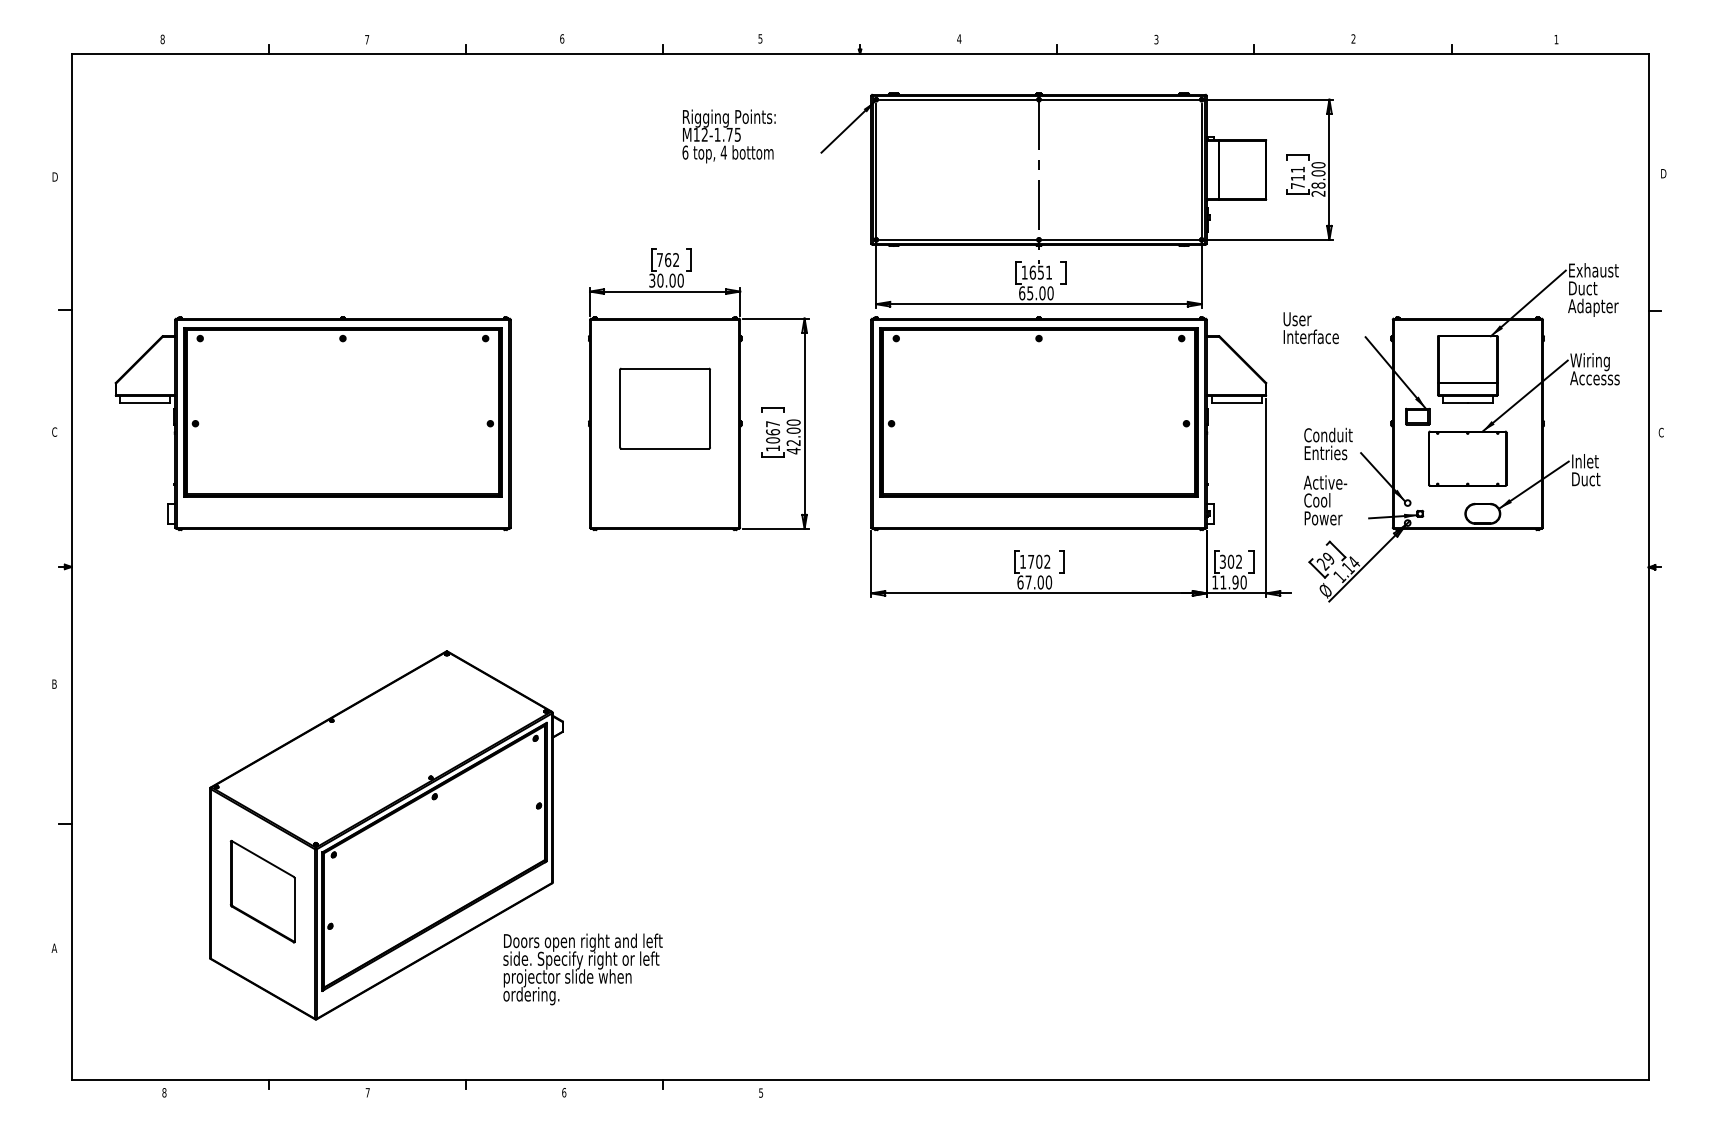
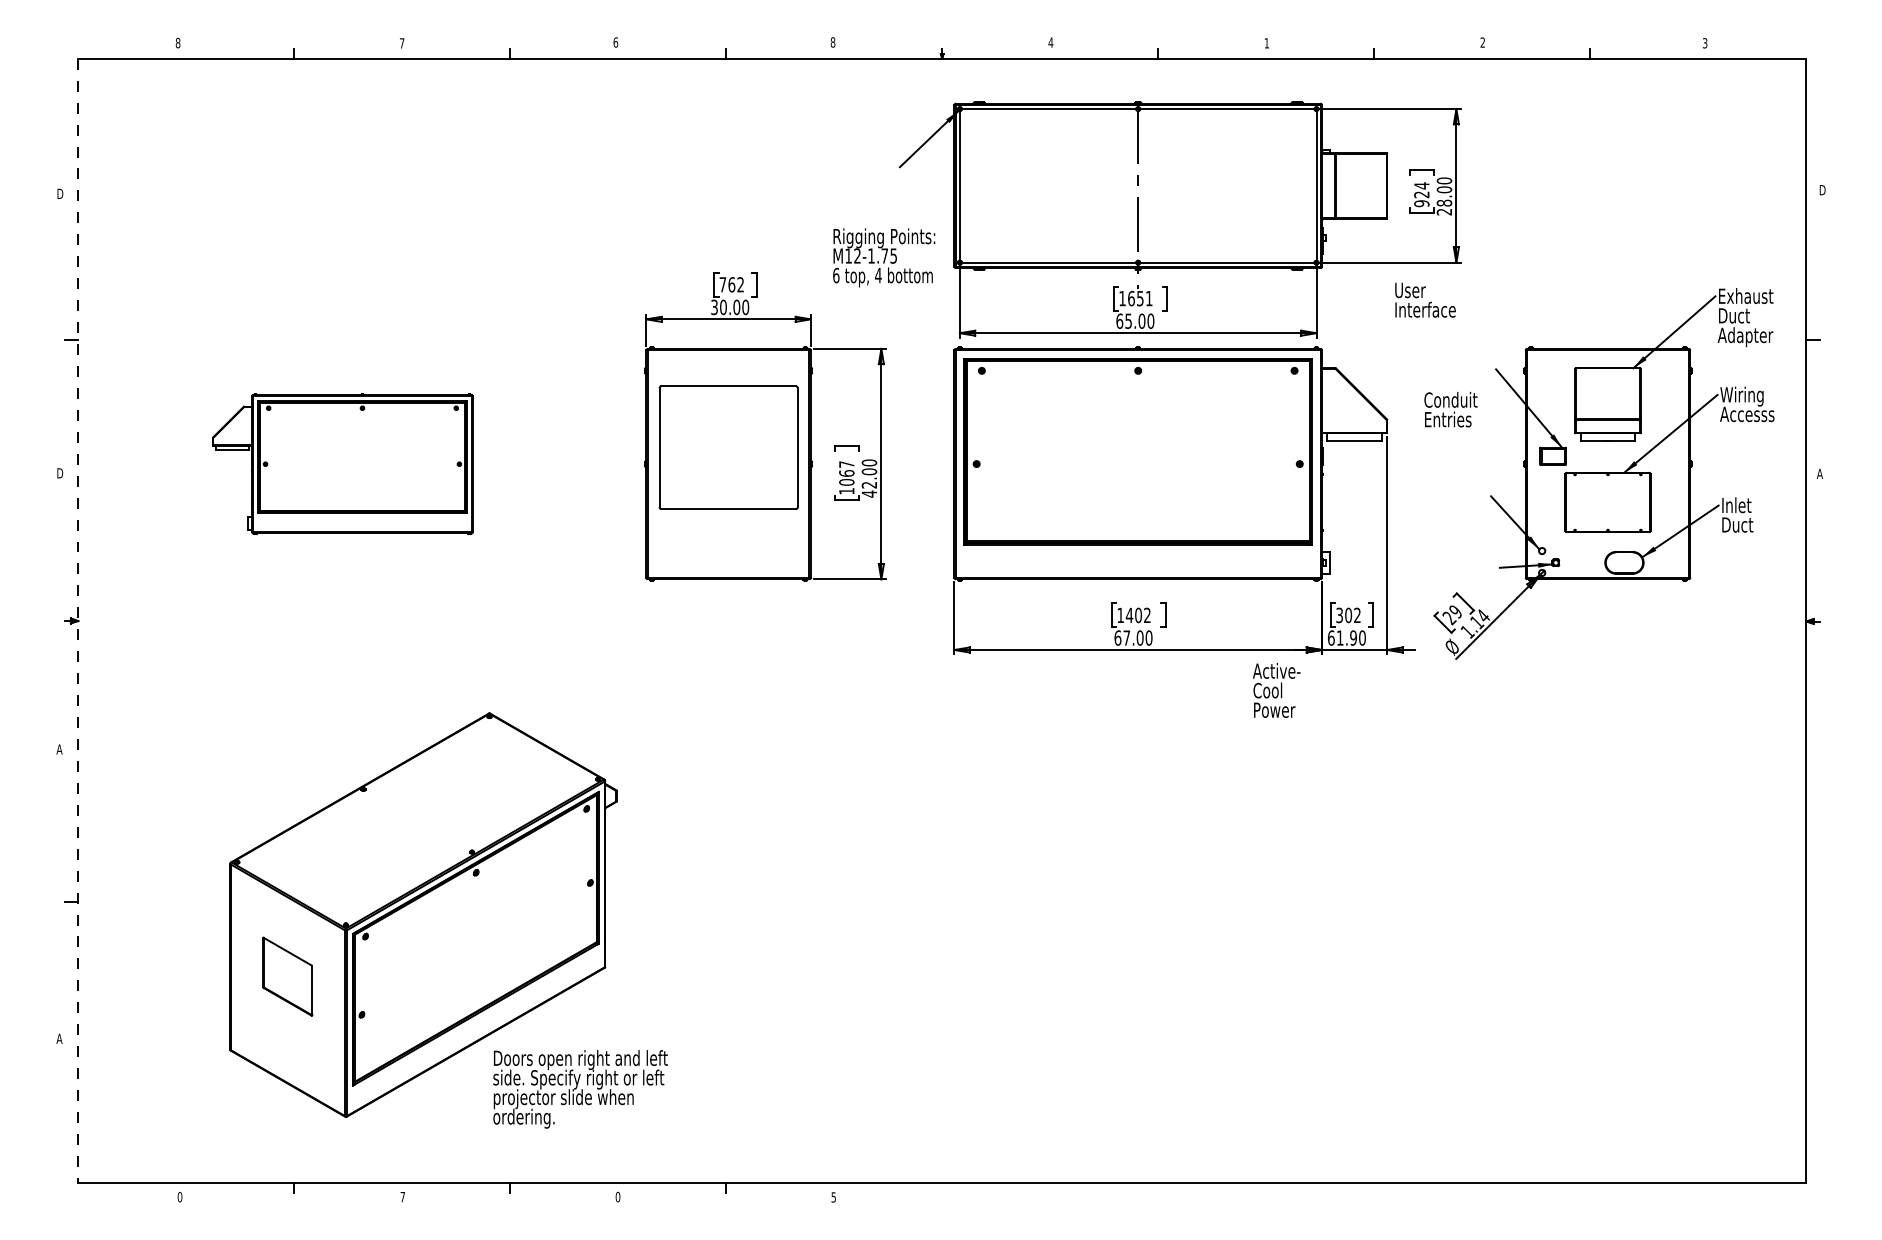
text: (760, 38) -> (833, 42), 5 -> 8
text: (1156, 39) -> (1266, 43), 3 -> 1
text: (1556, 39) -> (1705, 43), 1 -> 3
text: (728, 136) -> (883, 257), moved
text: (1297, 177) -> (1421, 194), 711 -> 924
text: (1310, 328) -> (1424, 300), moved
part: (664, 408) -> (727, 447), size x1.4
part: (312, 423) -> (342, 463), size x0.6
text: (54, 431) -> (59, 472), C -> D
text: (1660, 432) -> (1819, 473), C -> A
text: (1328, 443) -> (1451, 409), moved
text: (1325, 500) -> (1276, 690), moved
text: (1030, 561) -> (1128, 615), 1702 -> 1402
line: (71, 567) -> (78, 621), solid -> dashed
text: (1215, 582) -> (1331, 638), 11.90 -> 61.90
text: (54, 683) -> (59, 748), B -> A
part: (262, 891) -> (287, 976), size x0.7
text: (582, 969) -> (579, 1089), moved
text: (164, 1092) -> (180, 1196), 8 -> 0
text: (564, 1092) -> (618, 1196), 6 -> 0

